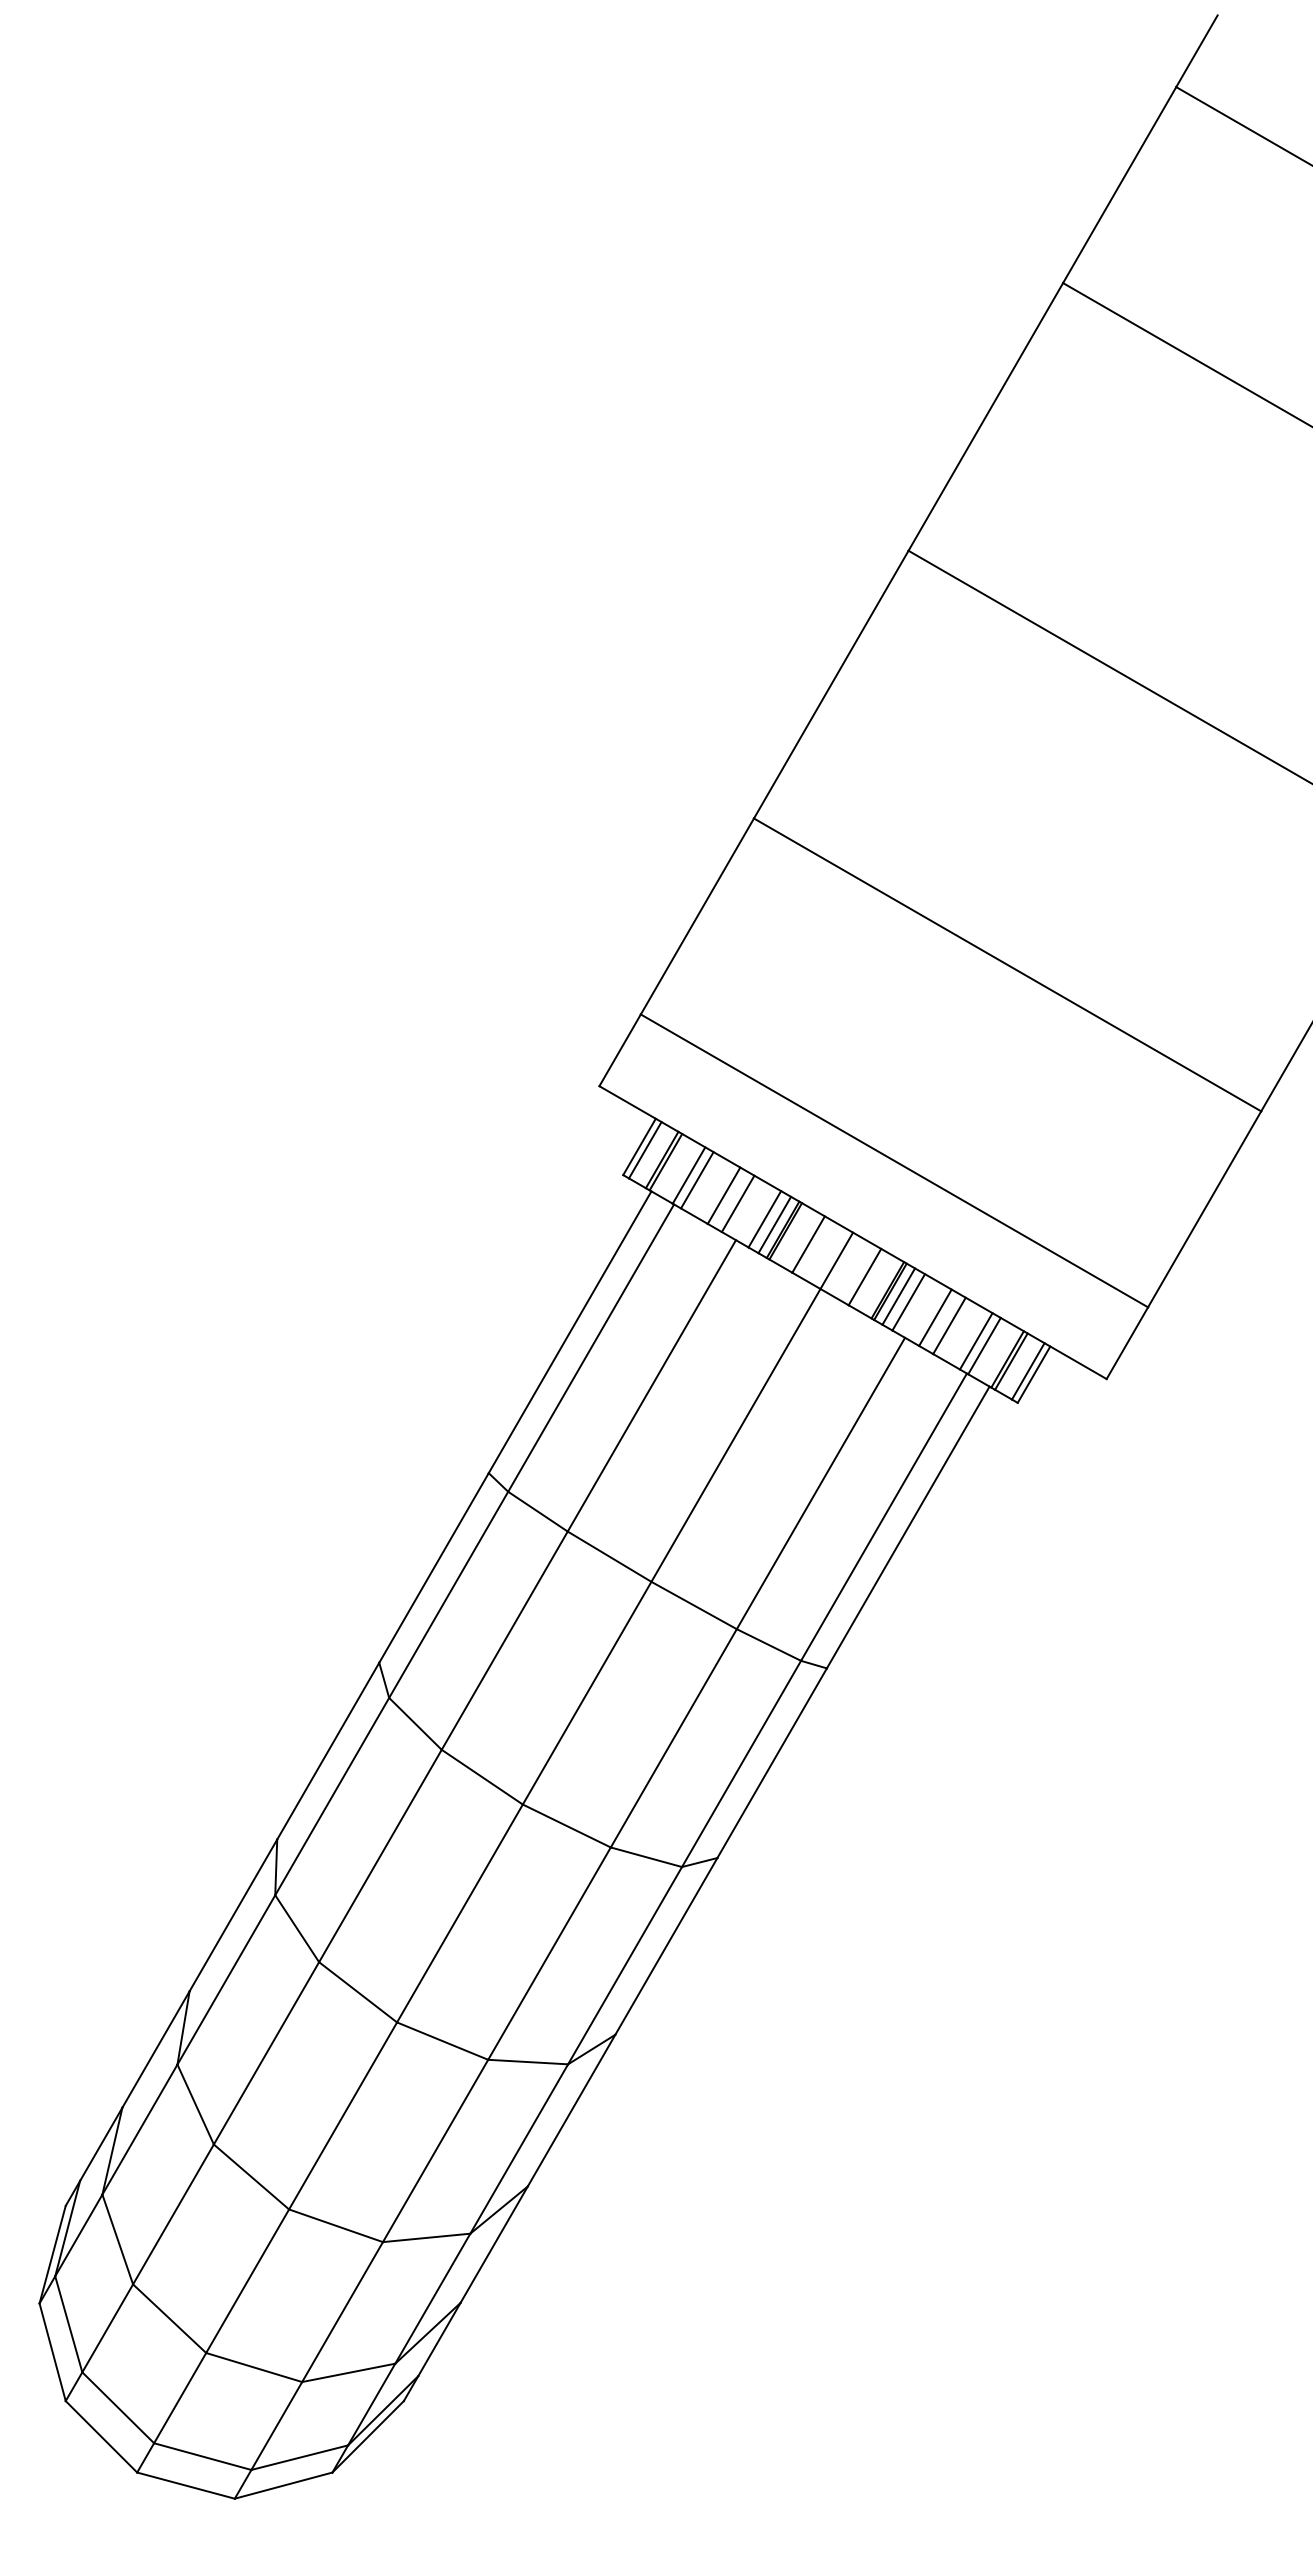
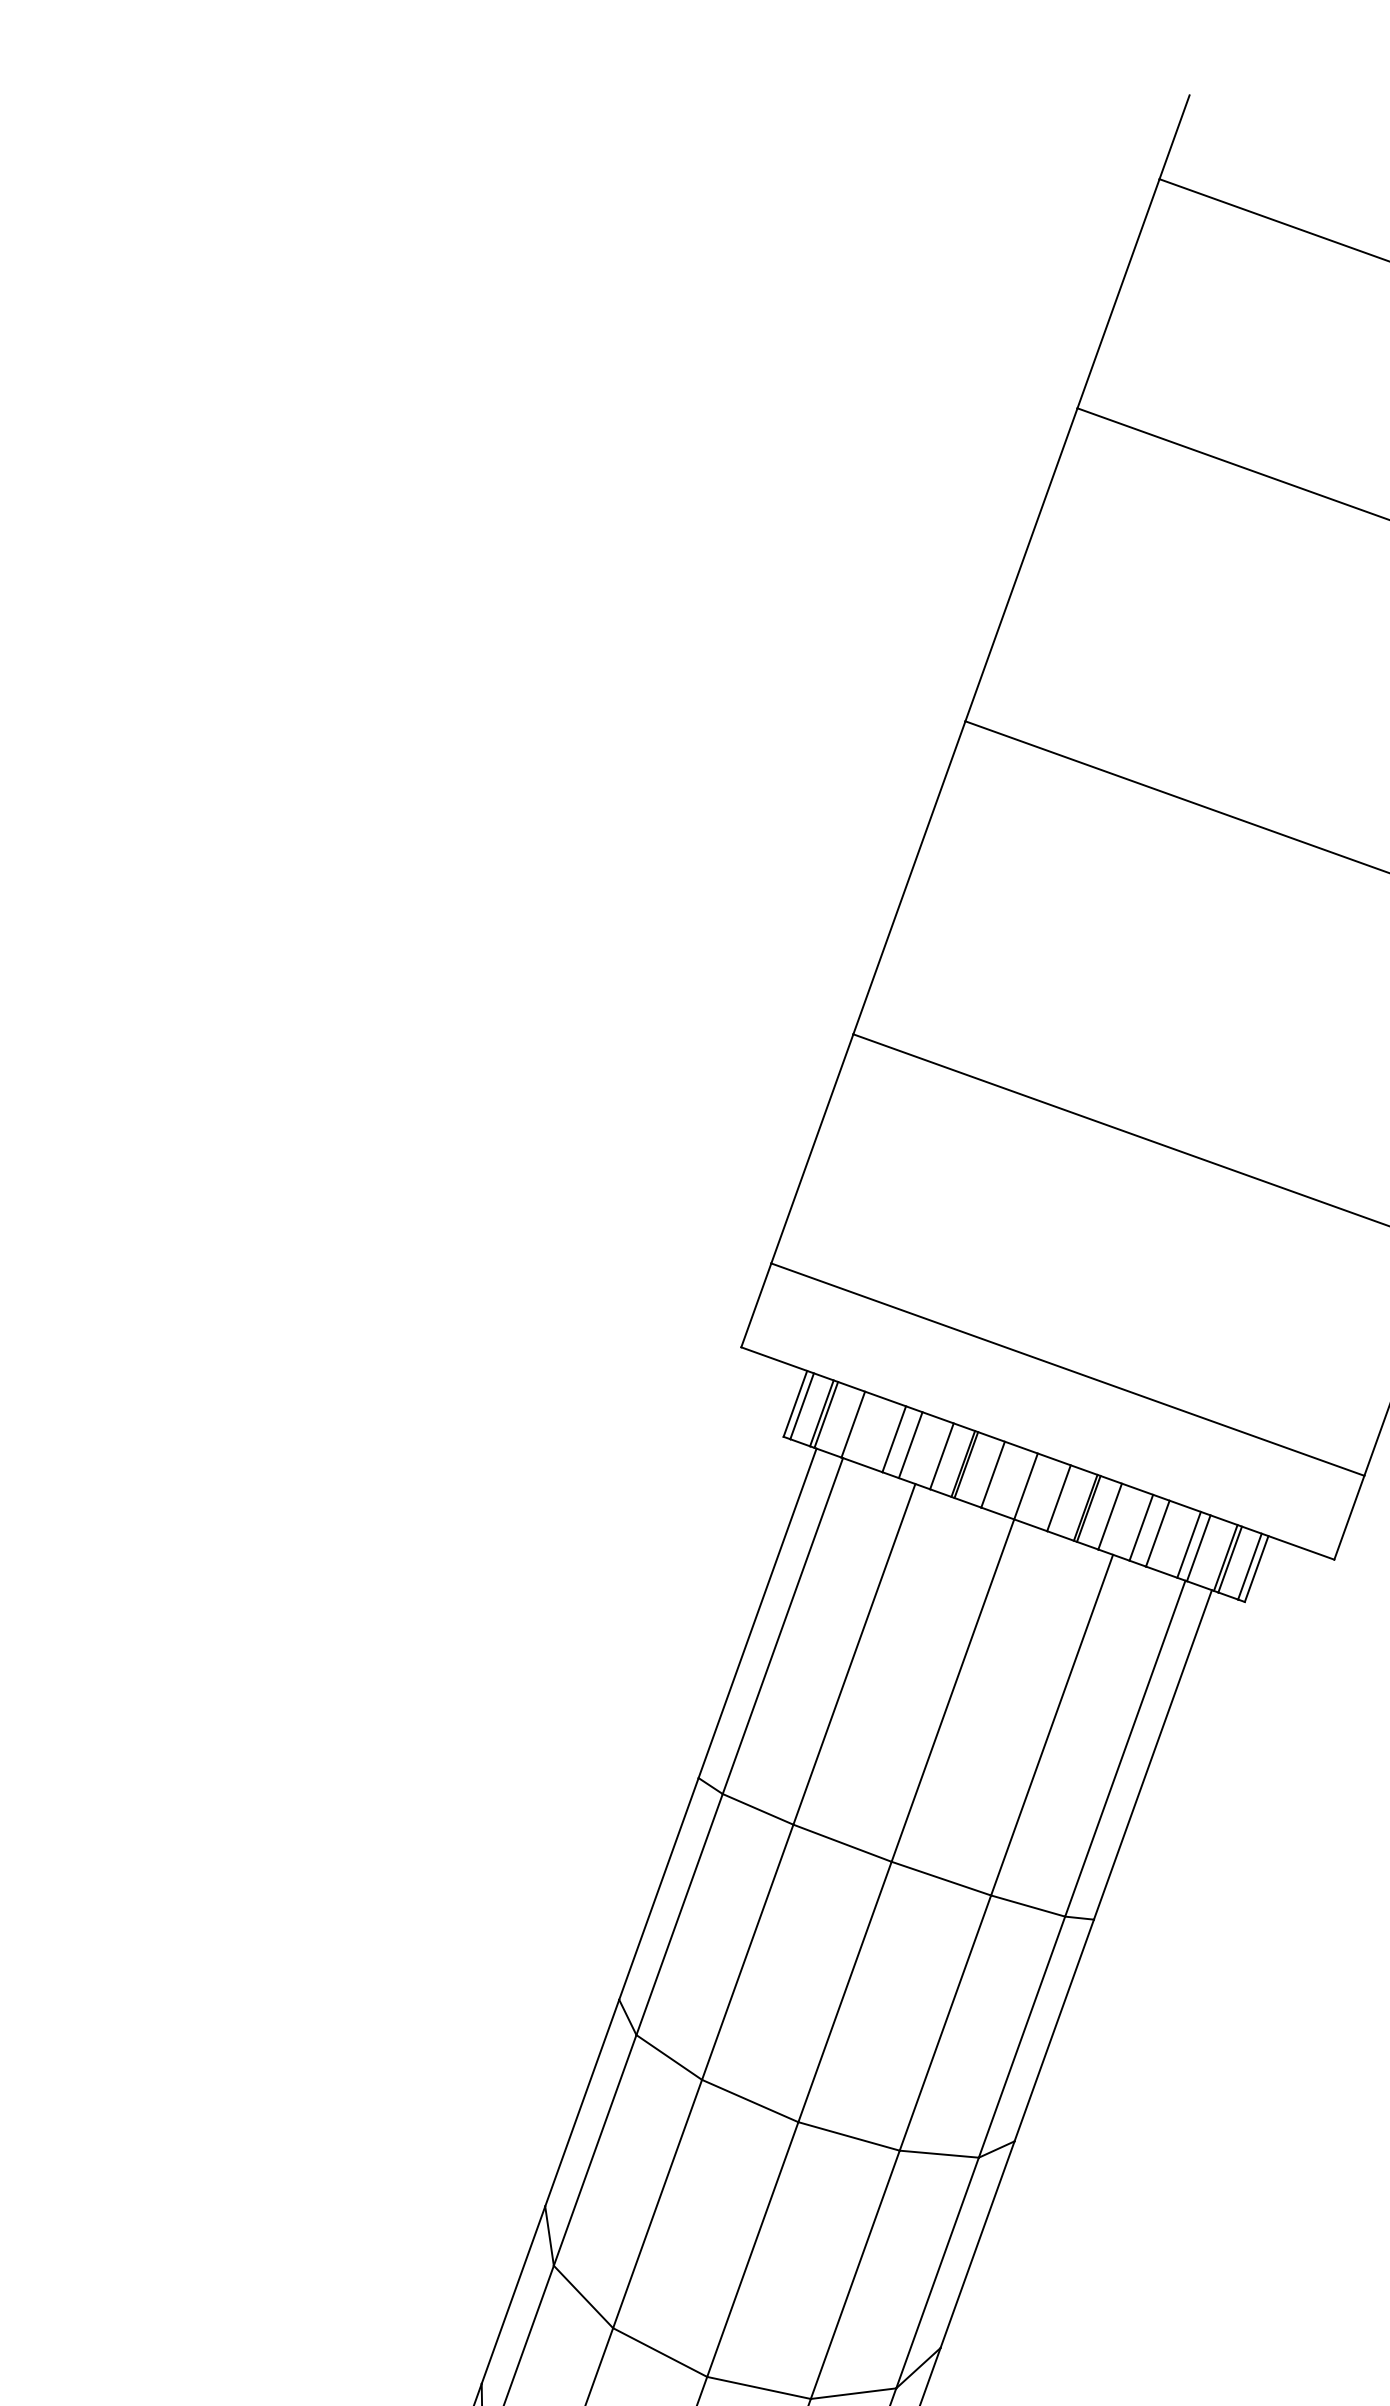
line: (697, 1180) -> (863, 1428), removed
line: (774, 1224) -> (953, 1460), removed
line: (898, 1296) -> (1098, 1512), removed

